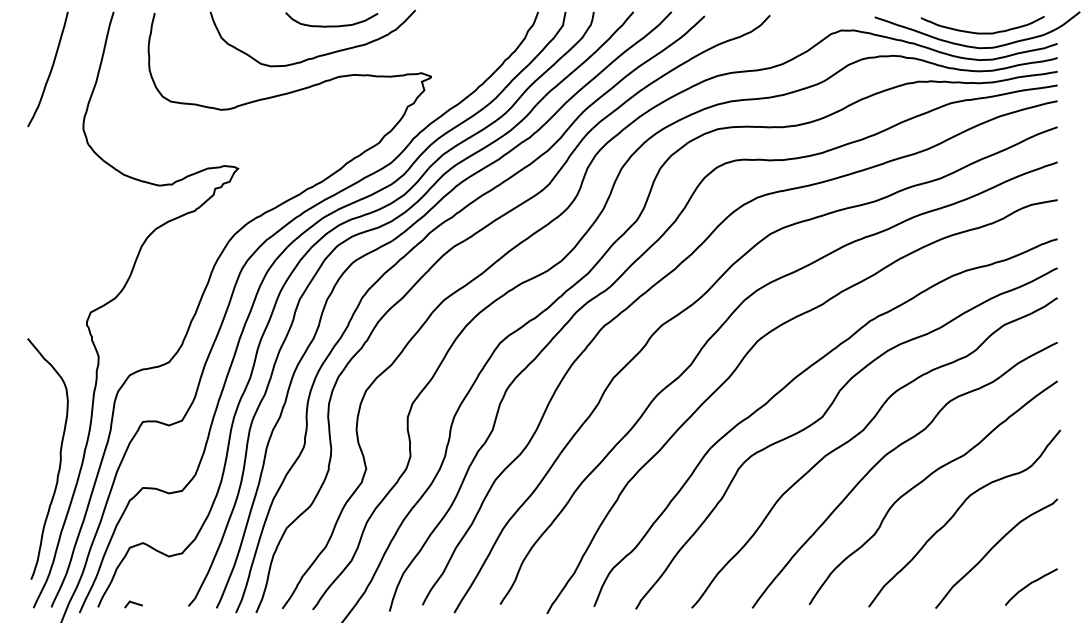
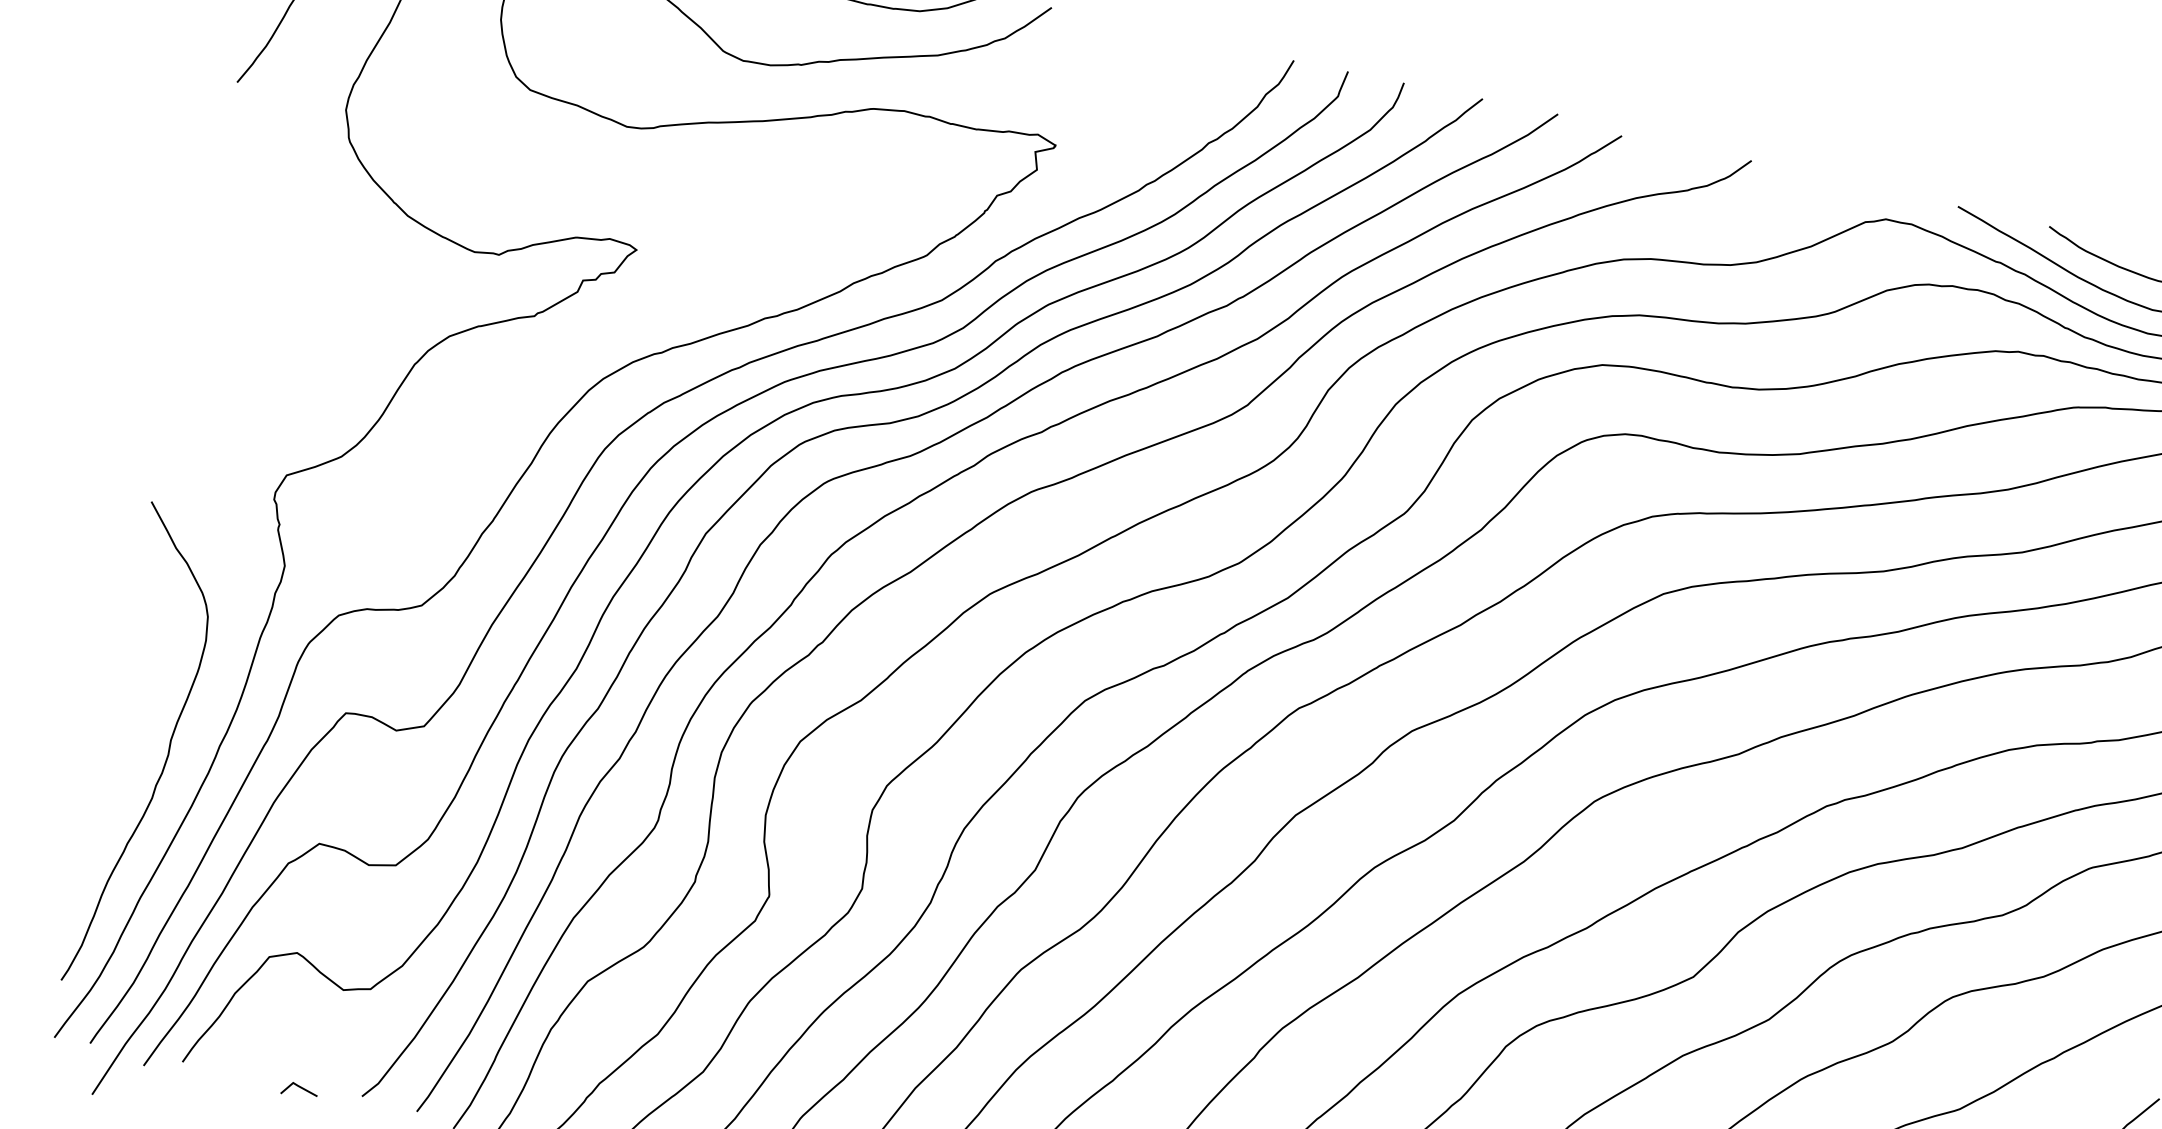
line: (133, 603) -> (299, 1088), moved

